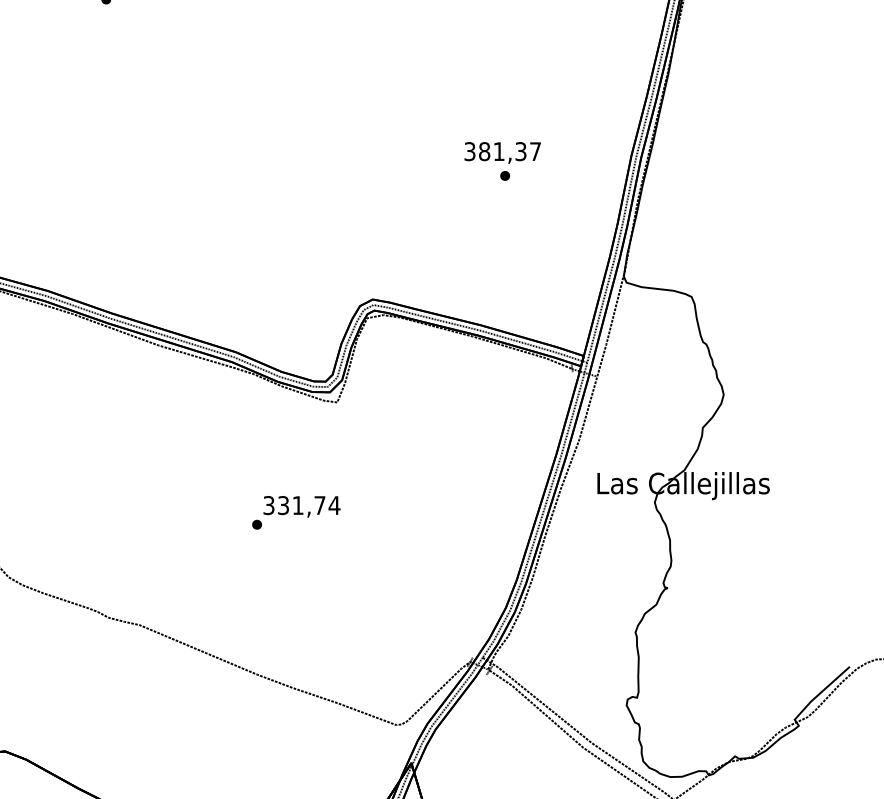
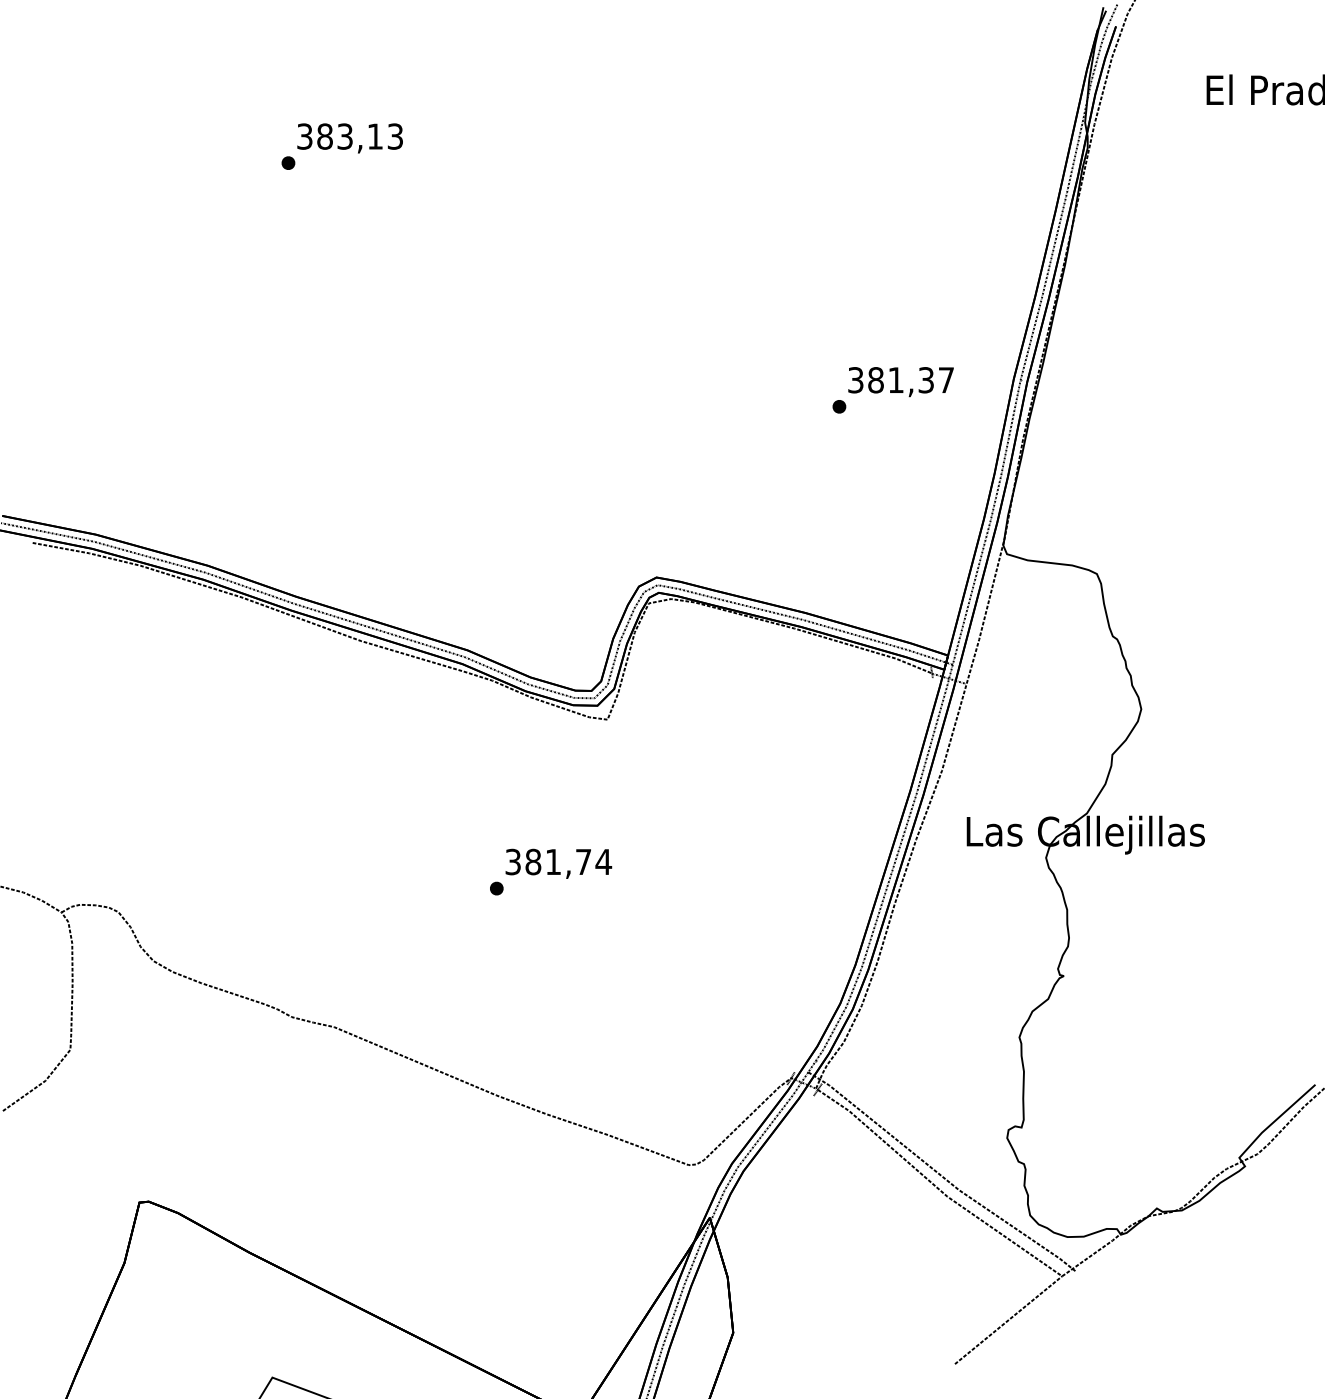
text: (502, 153) -> (900, 382), moved
text: (283, 505) -> (533, 861), 331,74 -> 381,74

